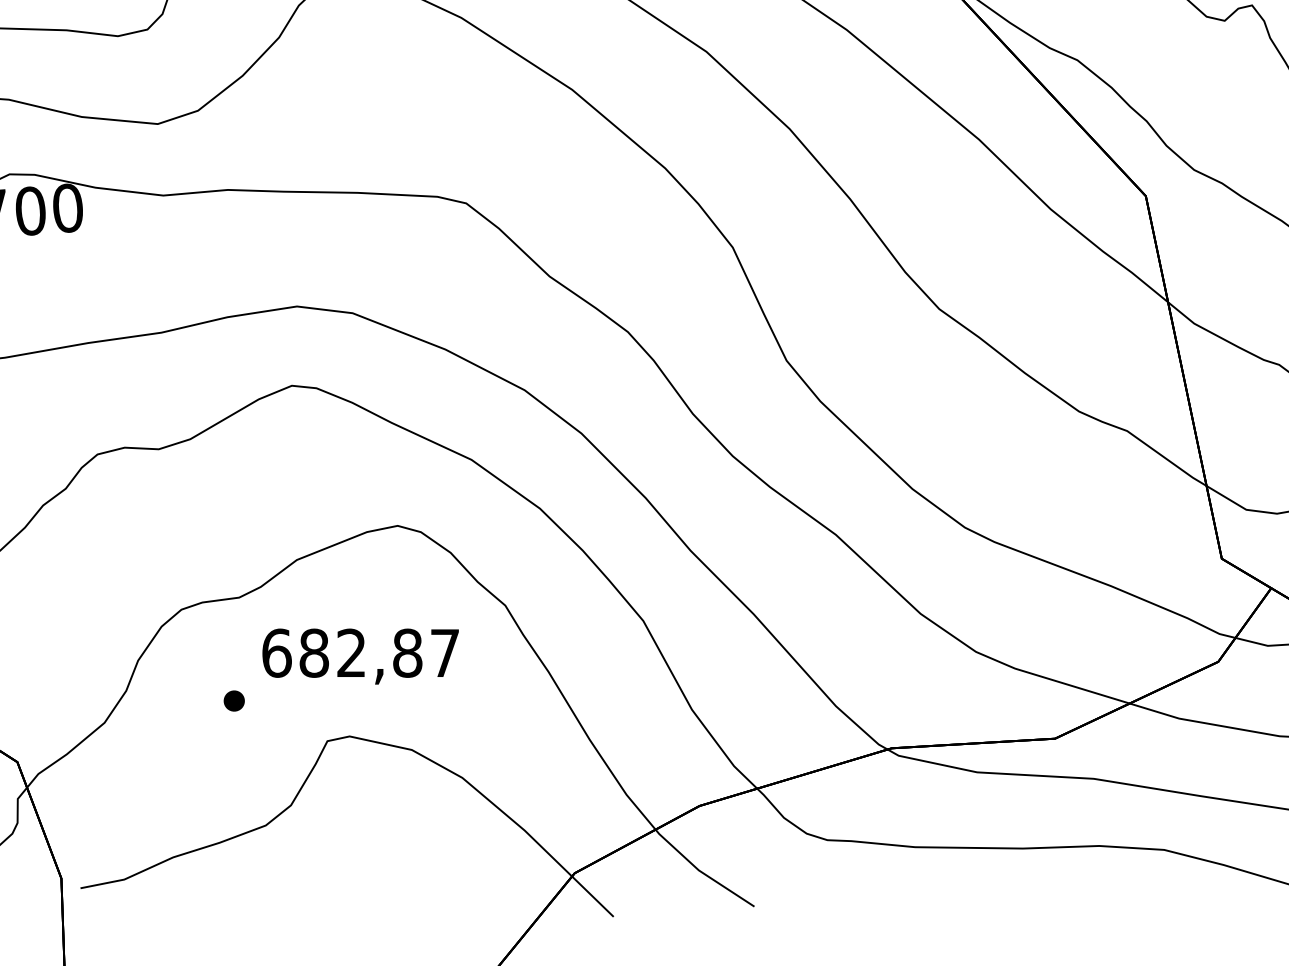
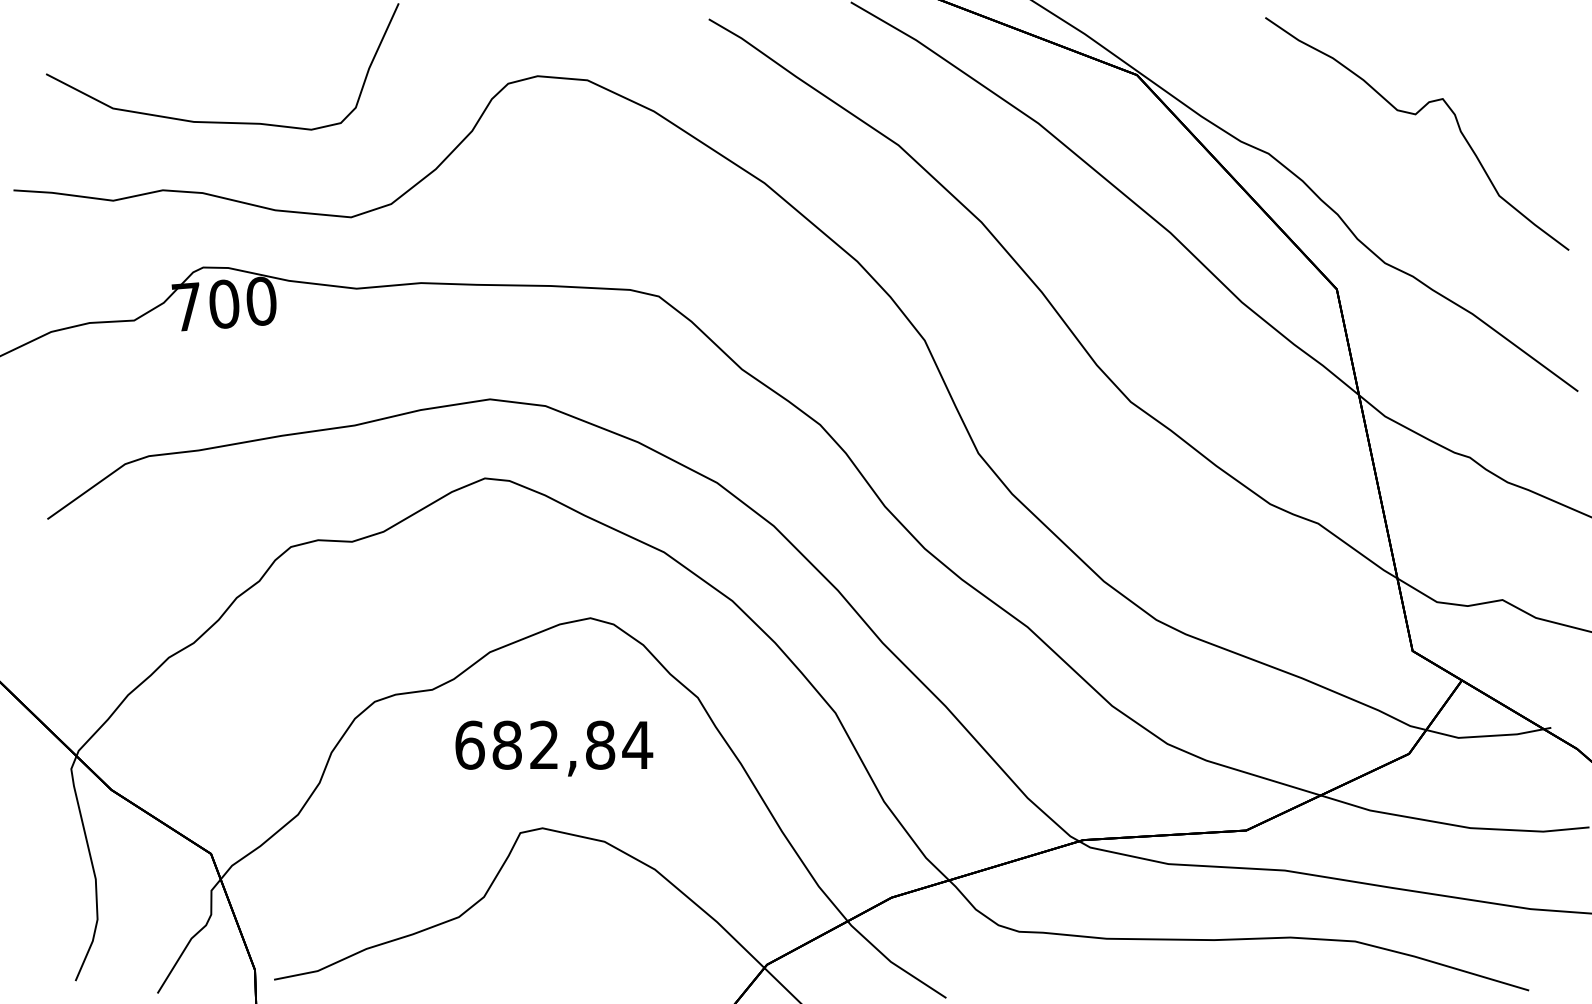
text: (444, 652) -> (637, 744), 682,87 -> 682,84
part: (234, 700) -> (427, 792), removed

